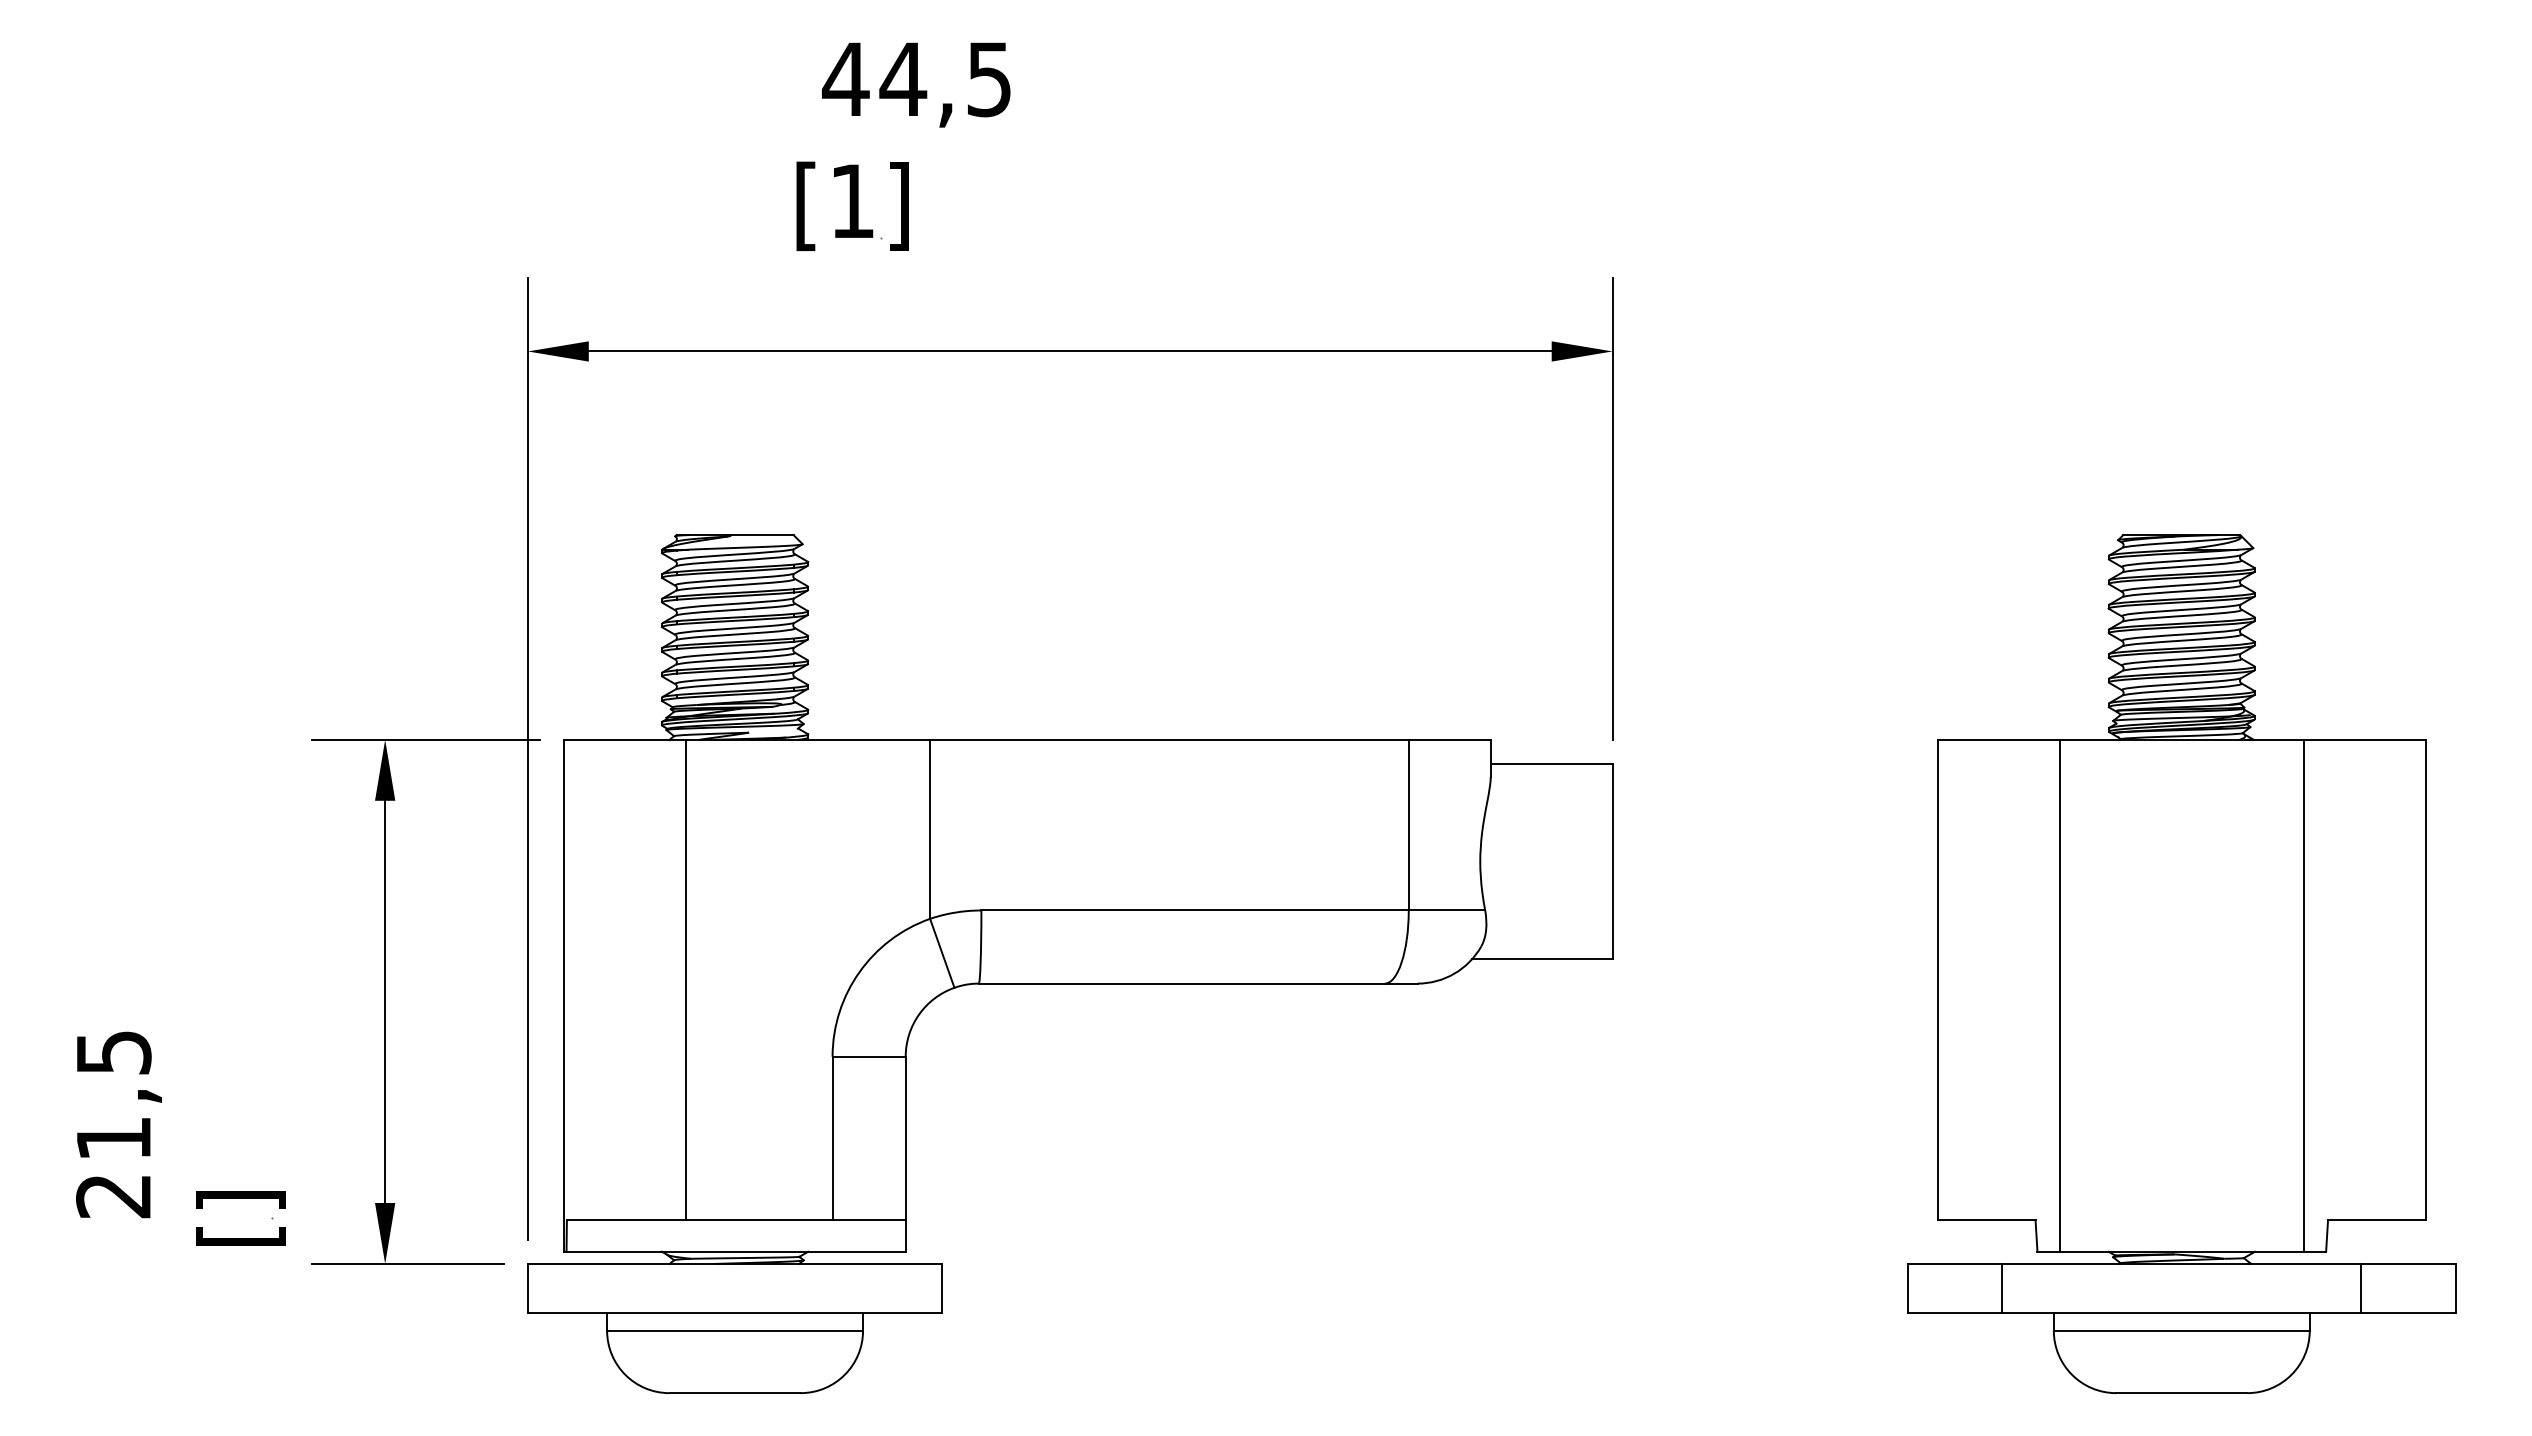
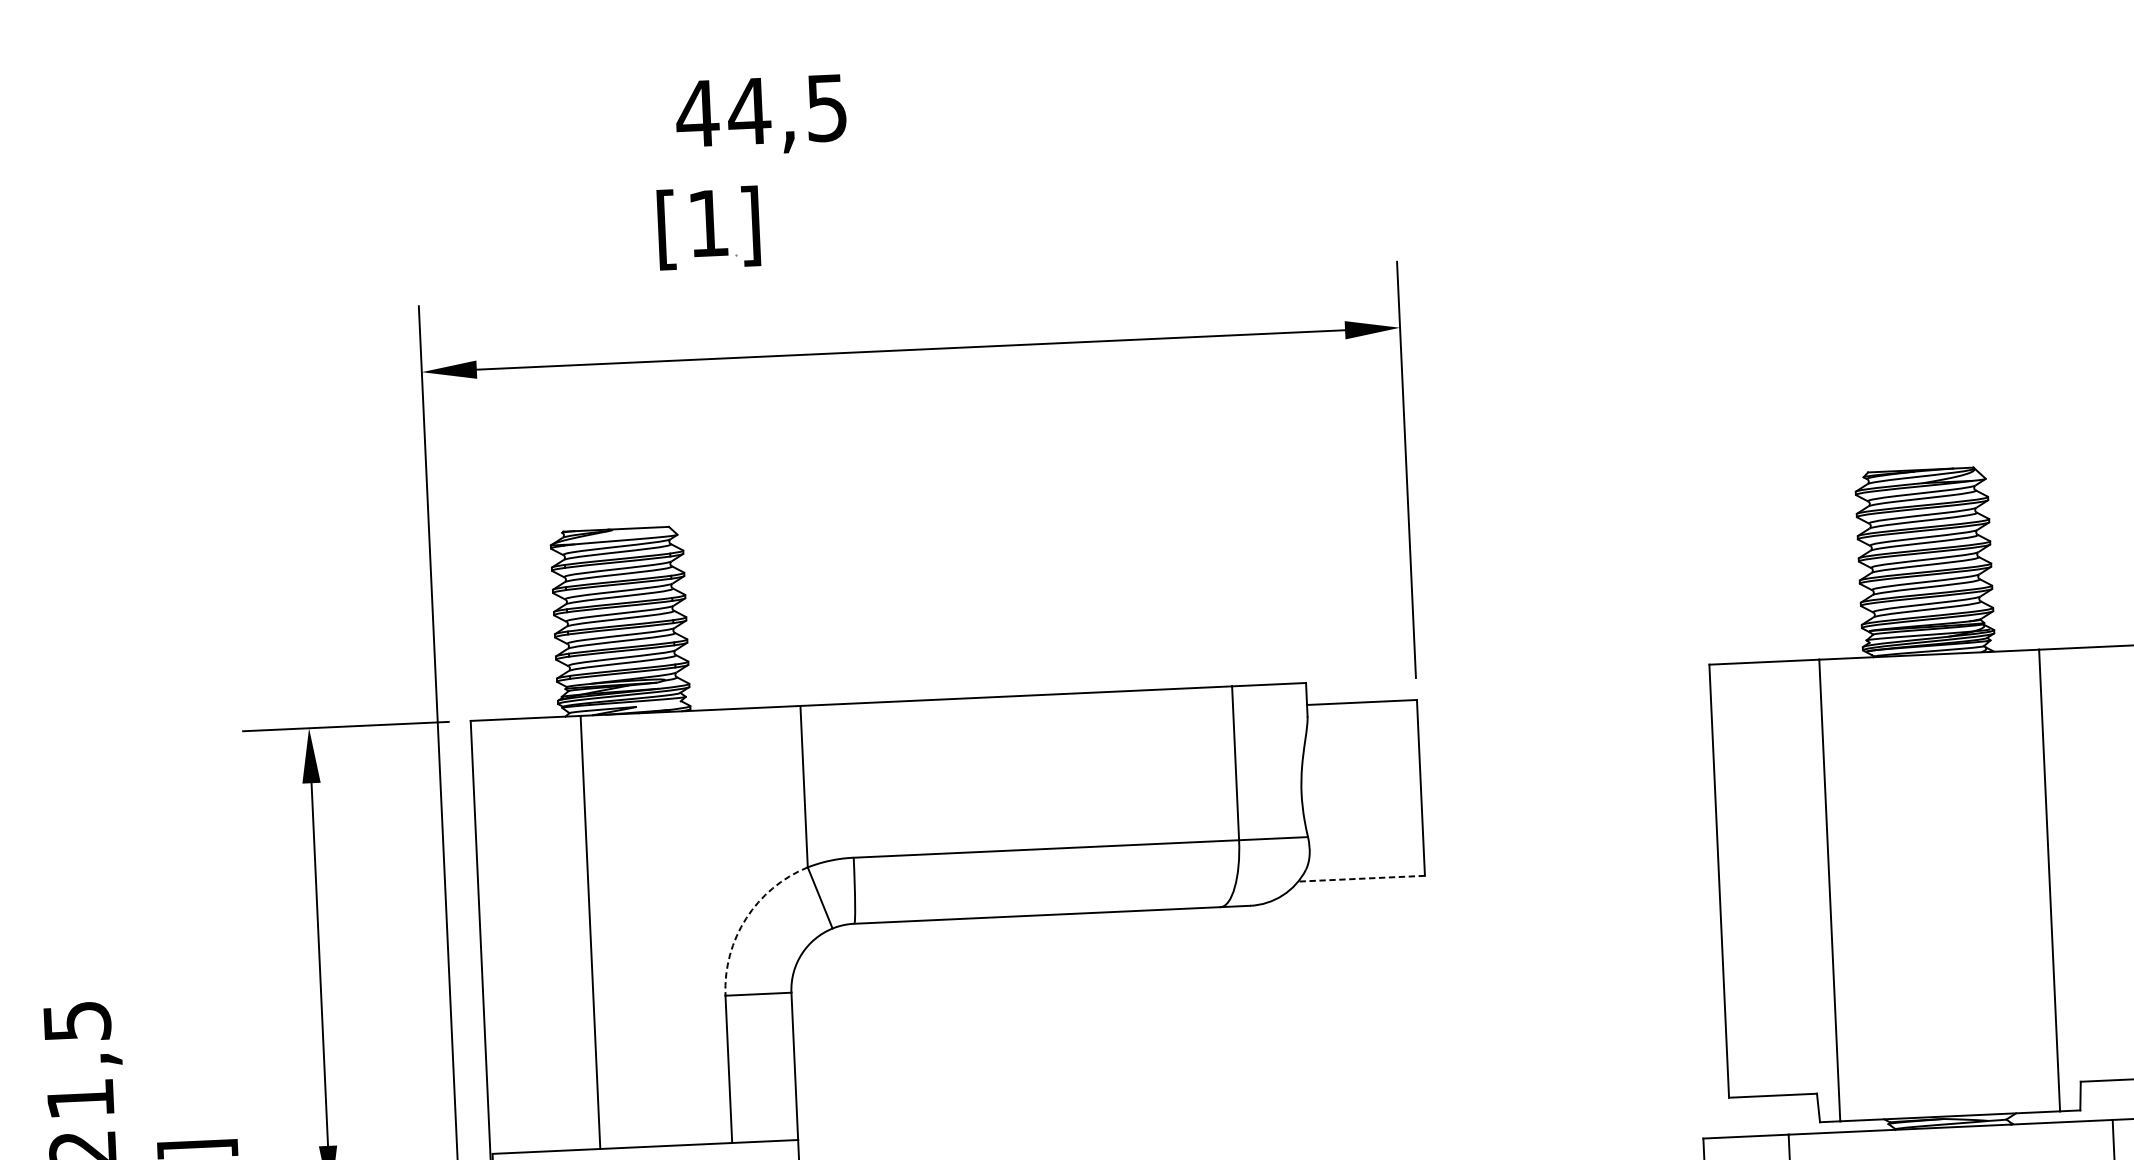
line: (1541, 959) -> (1360, 878), solid -> dashed
arc: (859, 972) -> (746, 918), solid -> dashed

